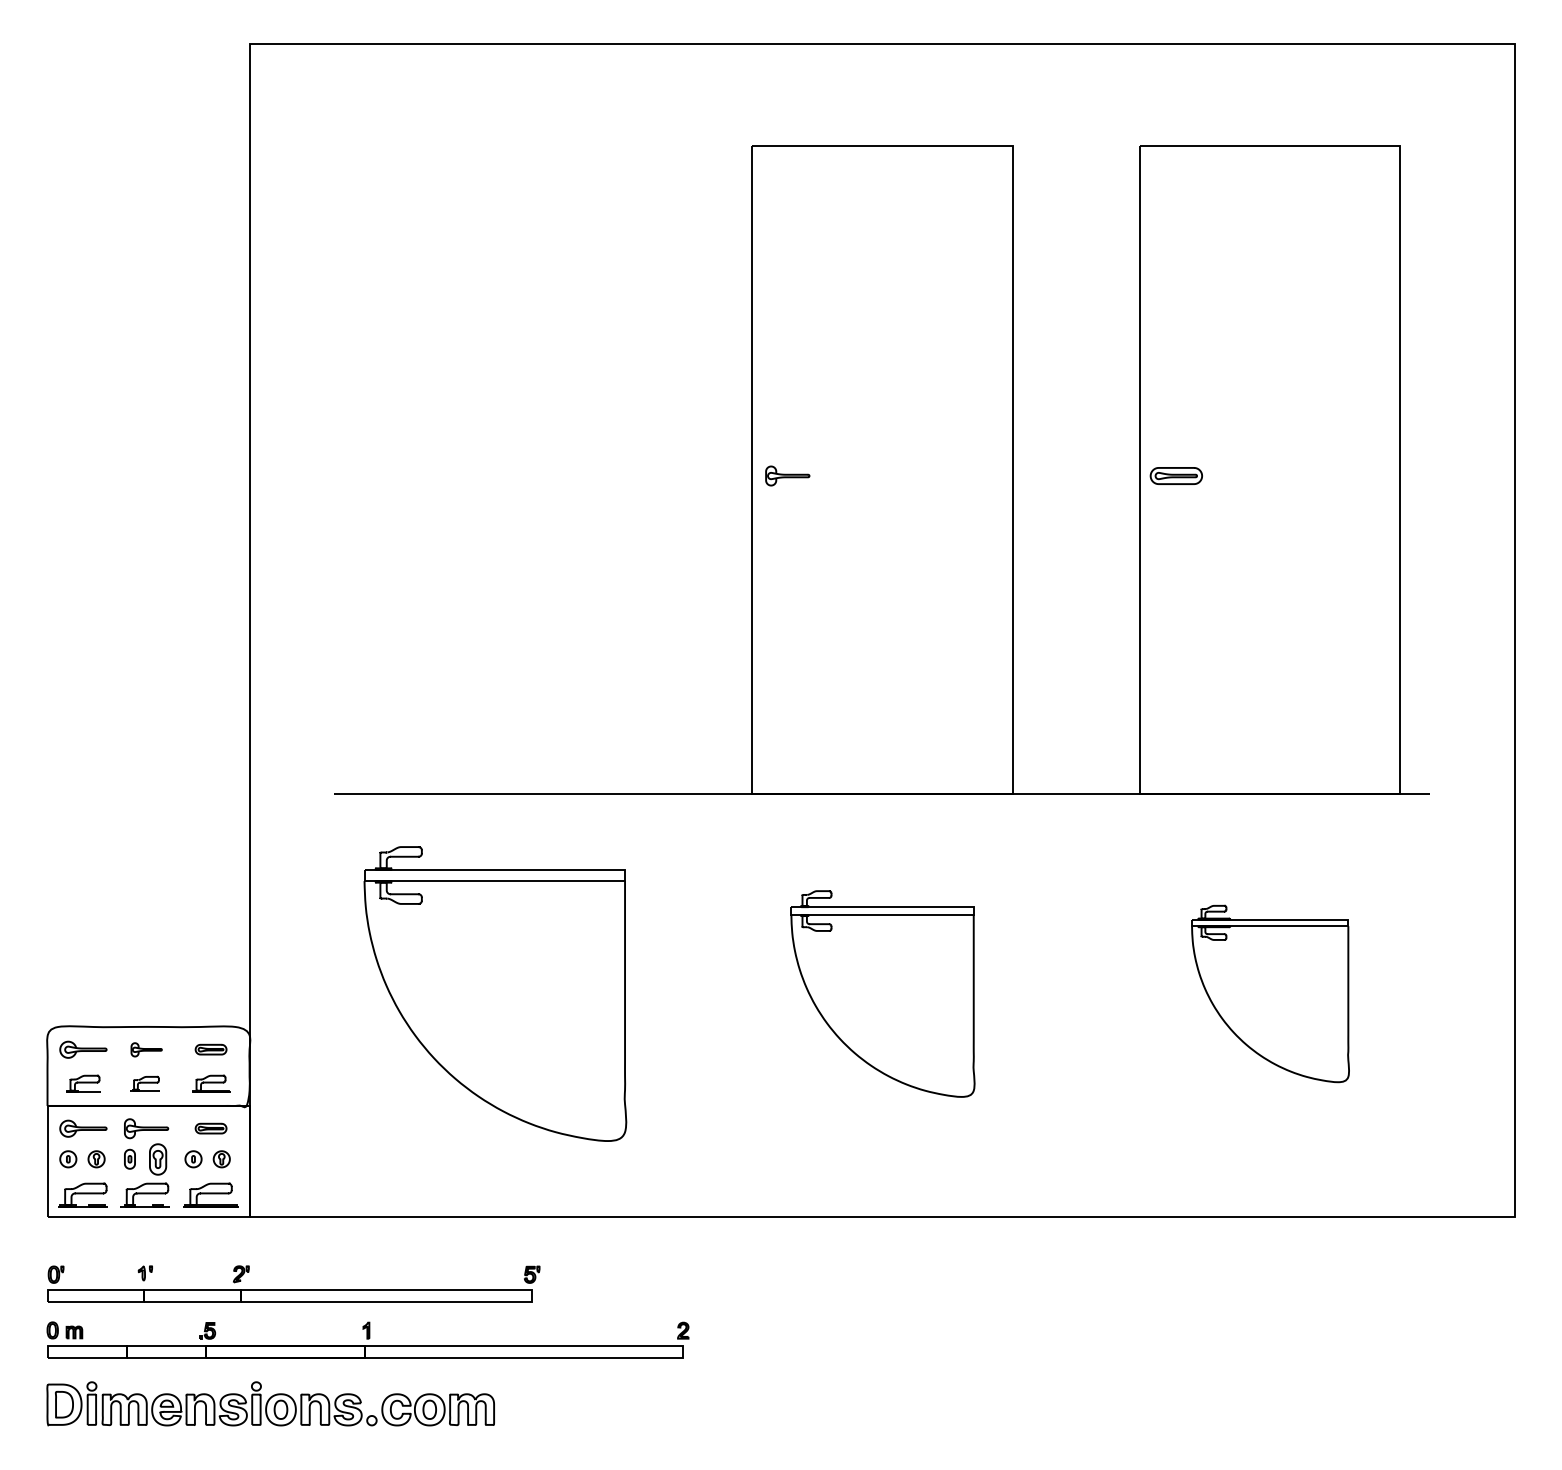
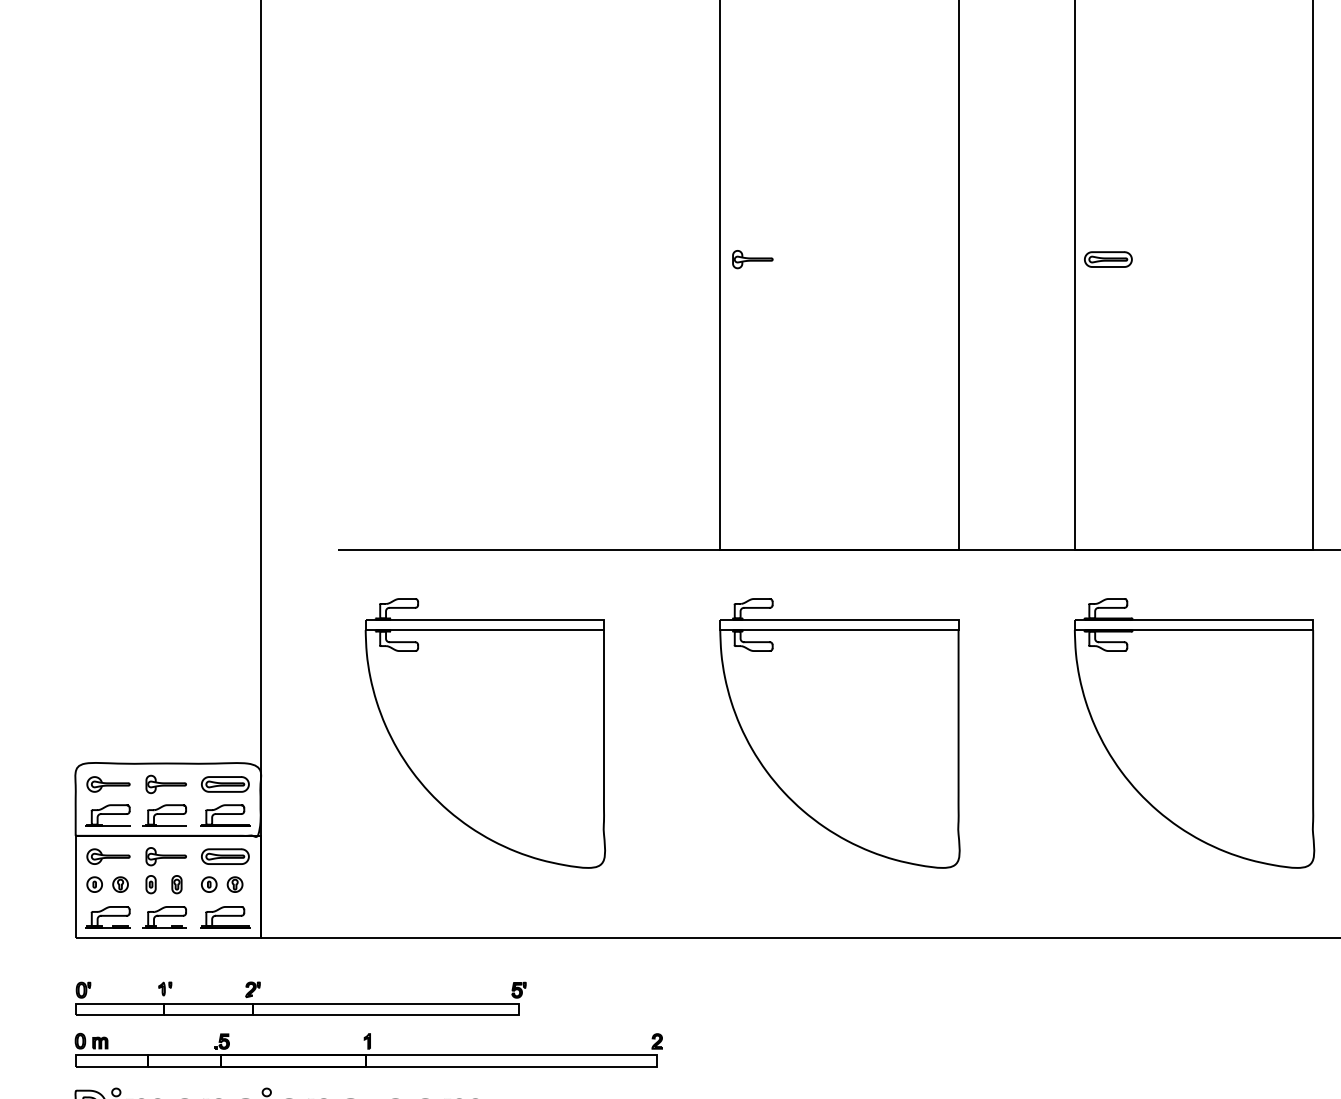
part: (882, 993) -> (839, 732), size x1.43
part: (1270, 993) -> (1194, 732), size x1.67
part: (146, 1049) -> (166, 784), size x1.43
part: (210, 1049) -> (224, 784), size x1.67
part: (82, 1083) -> (107, 815), size x1.43
part: (144, 1083) -> (164, 815), size x1.67
part: (210, 1083) -> (224, 815), size x1.43
part: (210, 1128) -> (224, 856), size x1.67
part: (158, 1158) -> (177, 883), size x0.62

